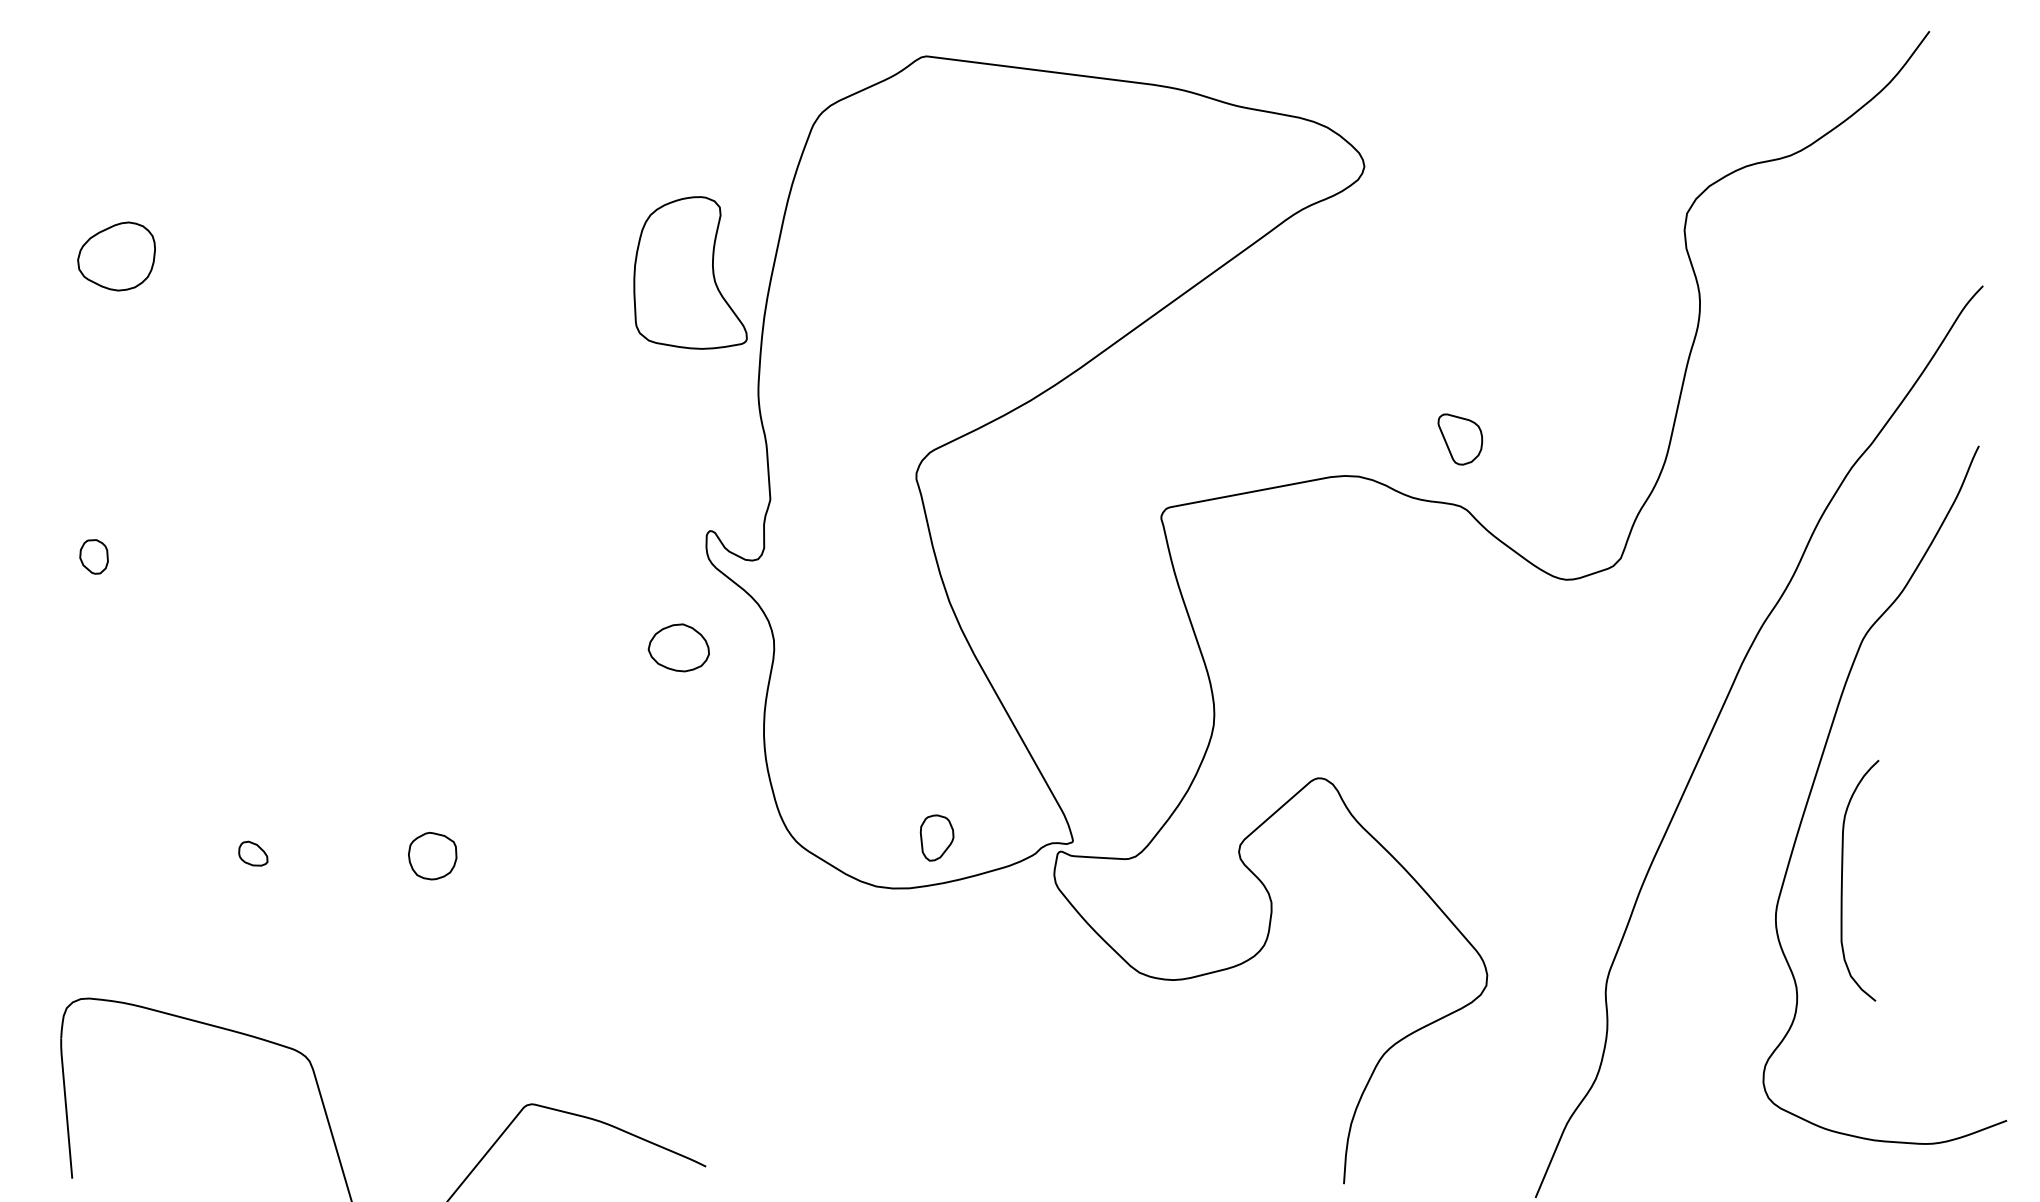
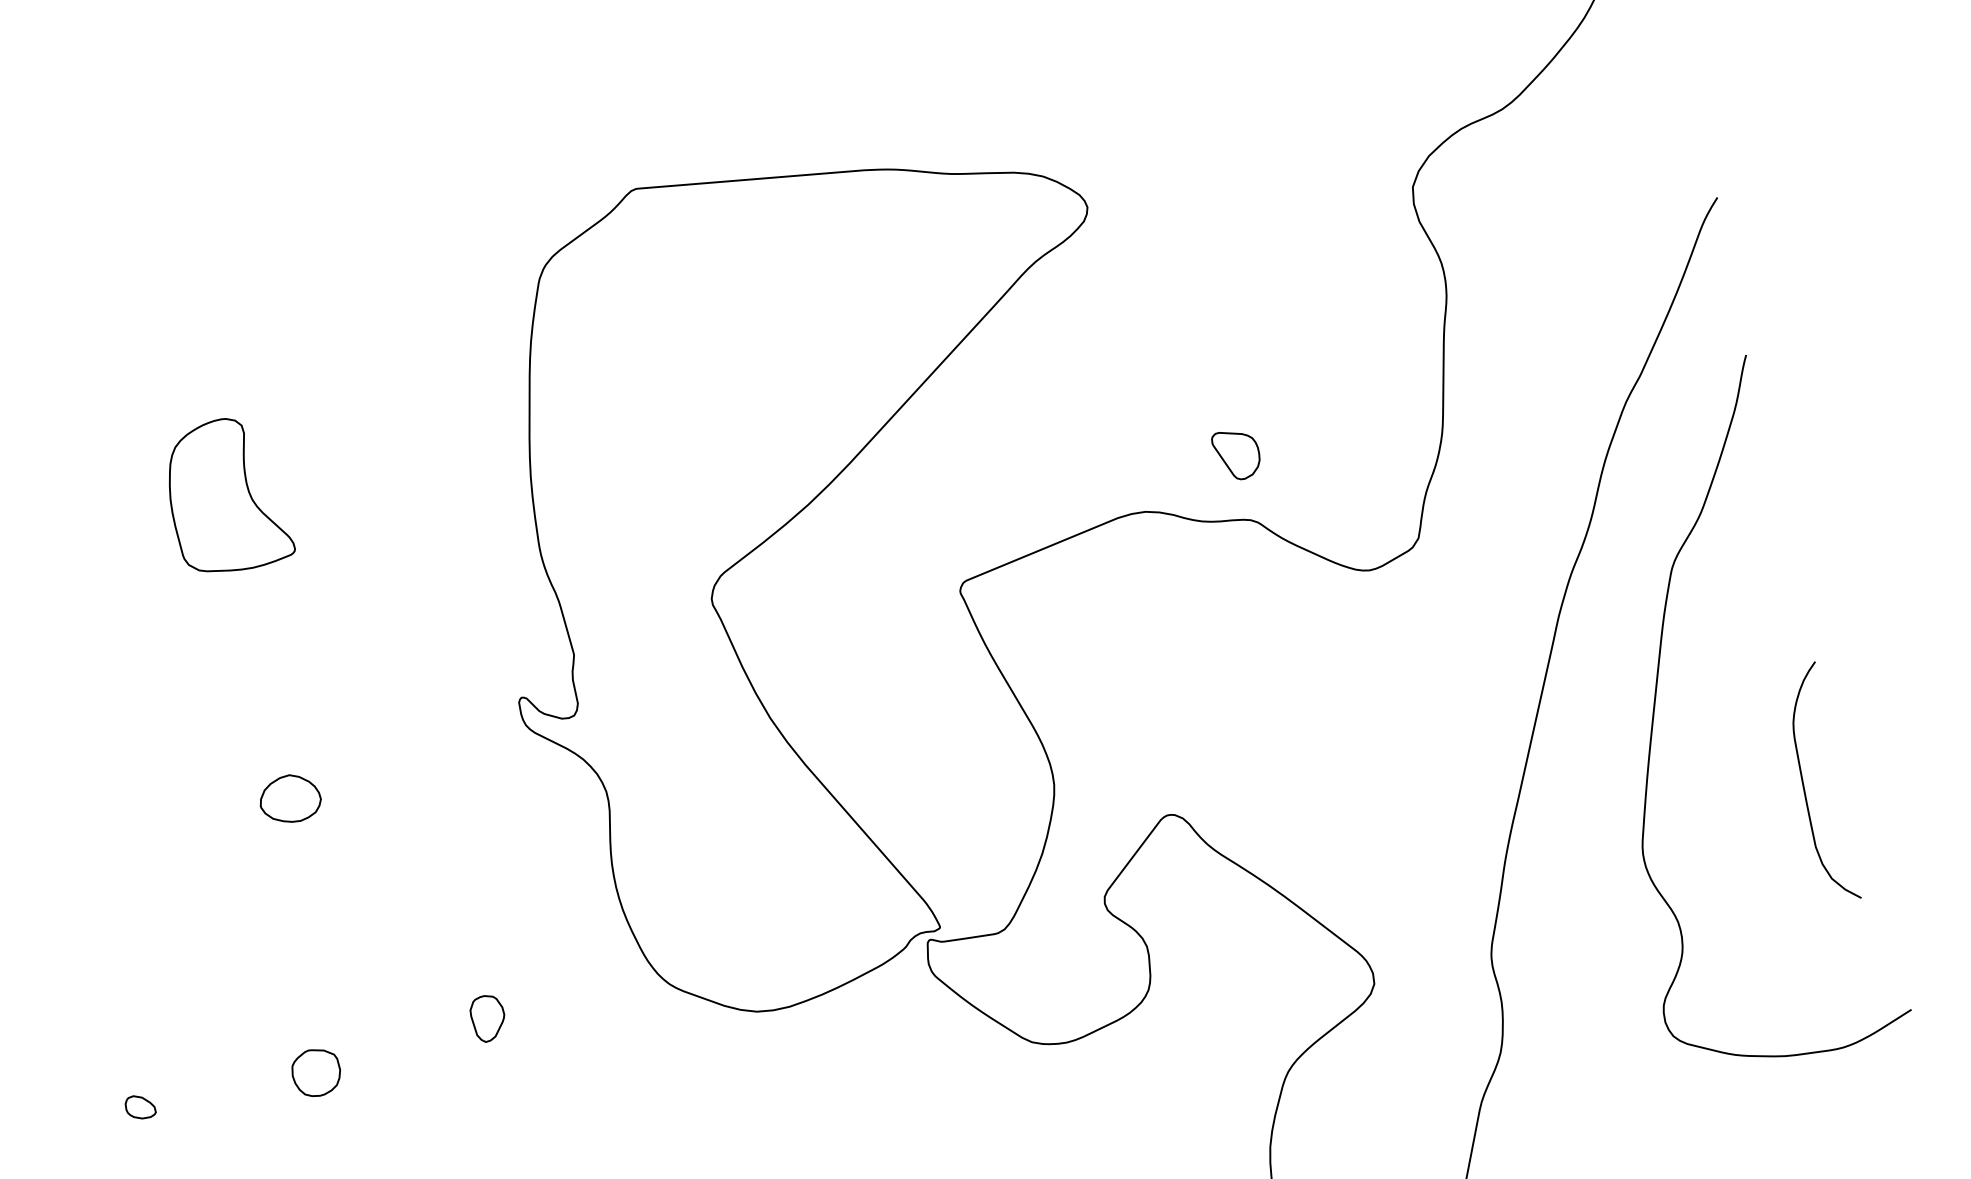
part: (690, 272) -> (226, 495), moved
part: (678, 647) -> (289, 798), moved
part: (936, 837) -> (487, 1017), moved
curve: (1842, 880) -> (1804, 786), moved

